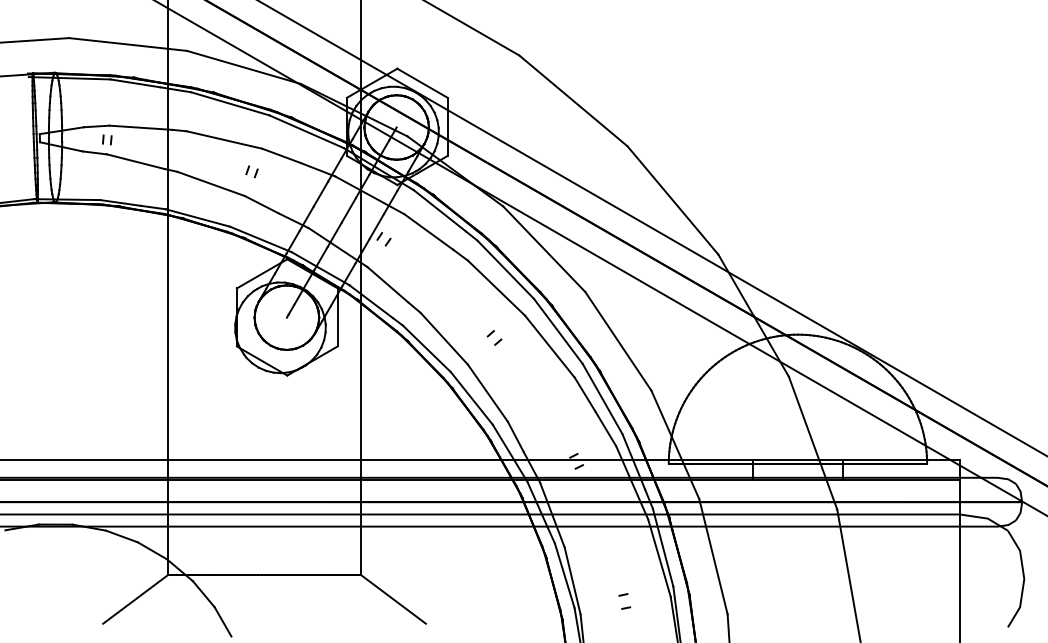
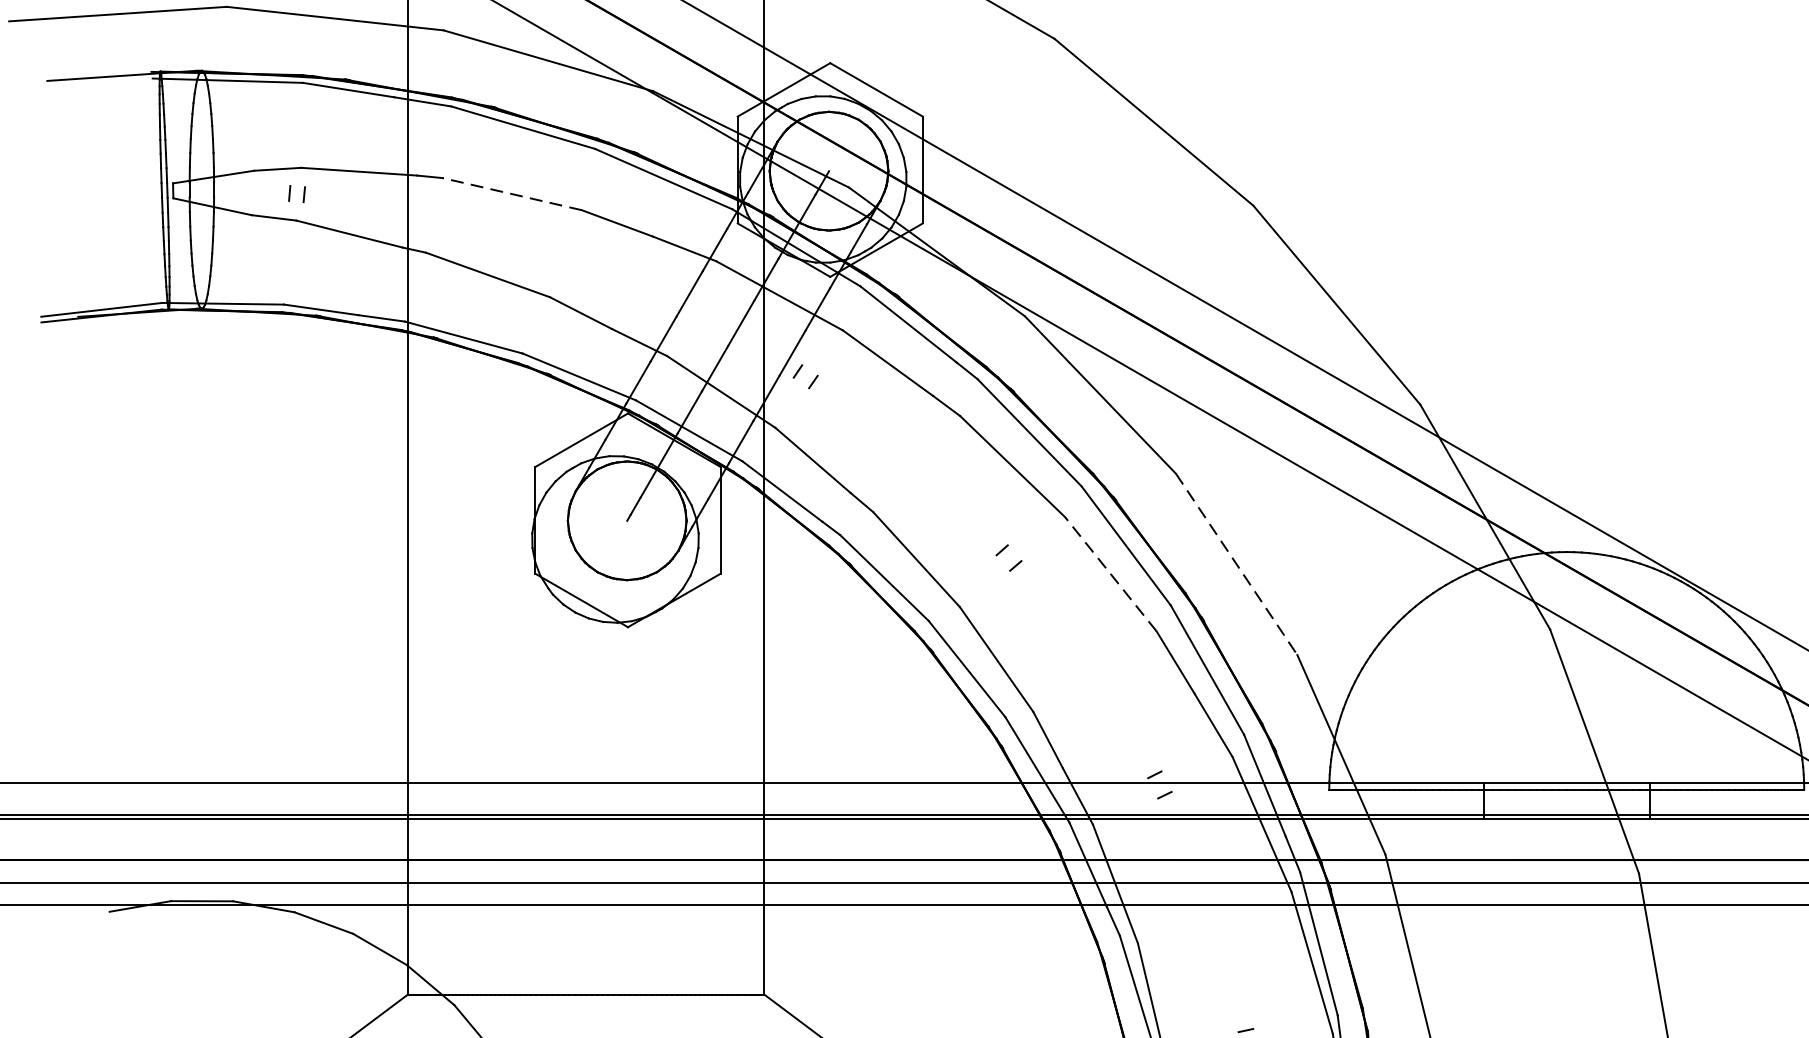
line: (224, 139) -> (512, 193), solid -> dashed
part: (251, 171) -> (562, 252), removed
line: (618, 341) -> (1236, 564), solid -> dashed
line: (549, 346) -> (1109, 573), solid -> dashed

